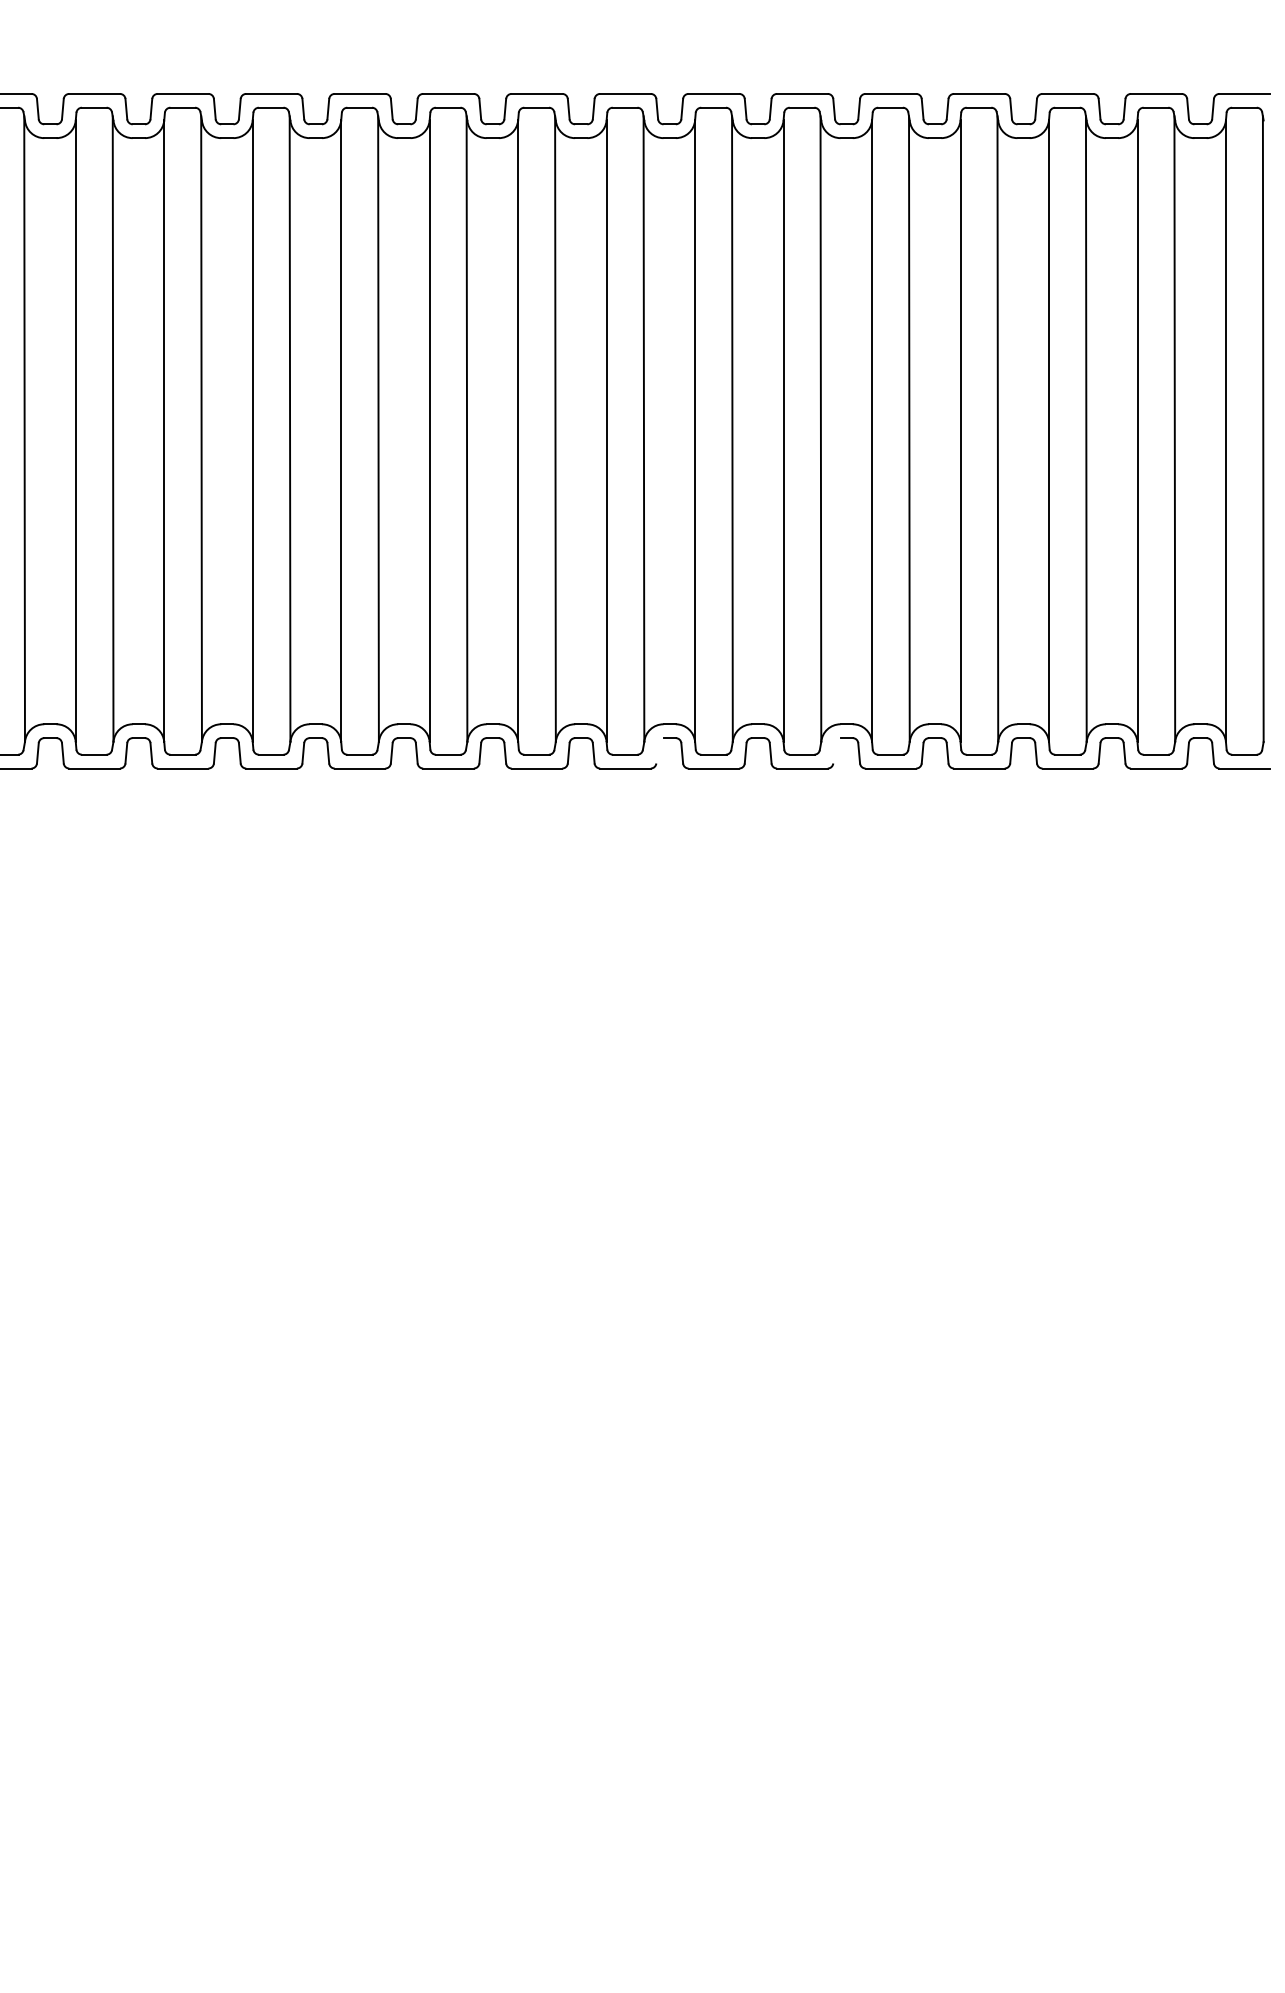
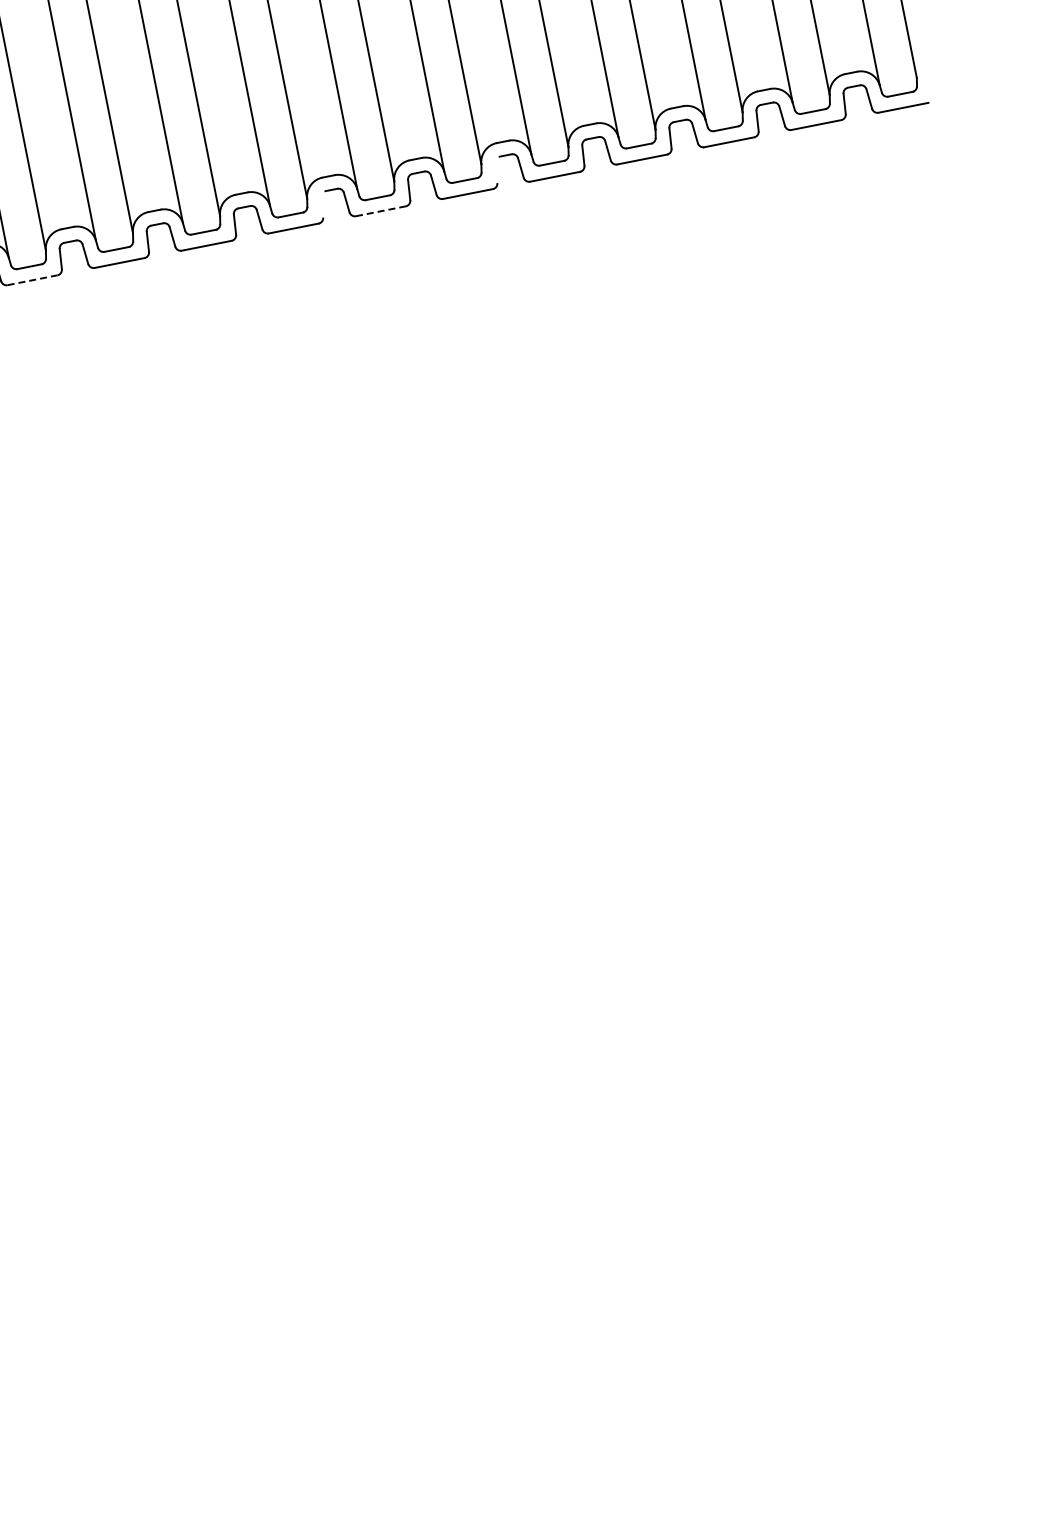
line: (360, 768) -> (32, 280), solid -> dashed
line: (714, 768) -> (381, 211), solid -> dashed

